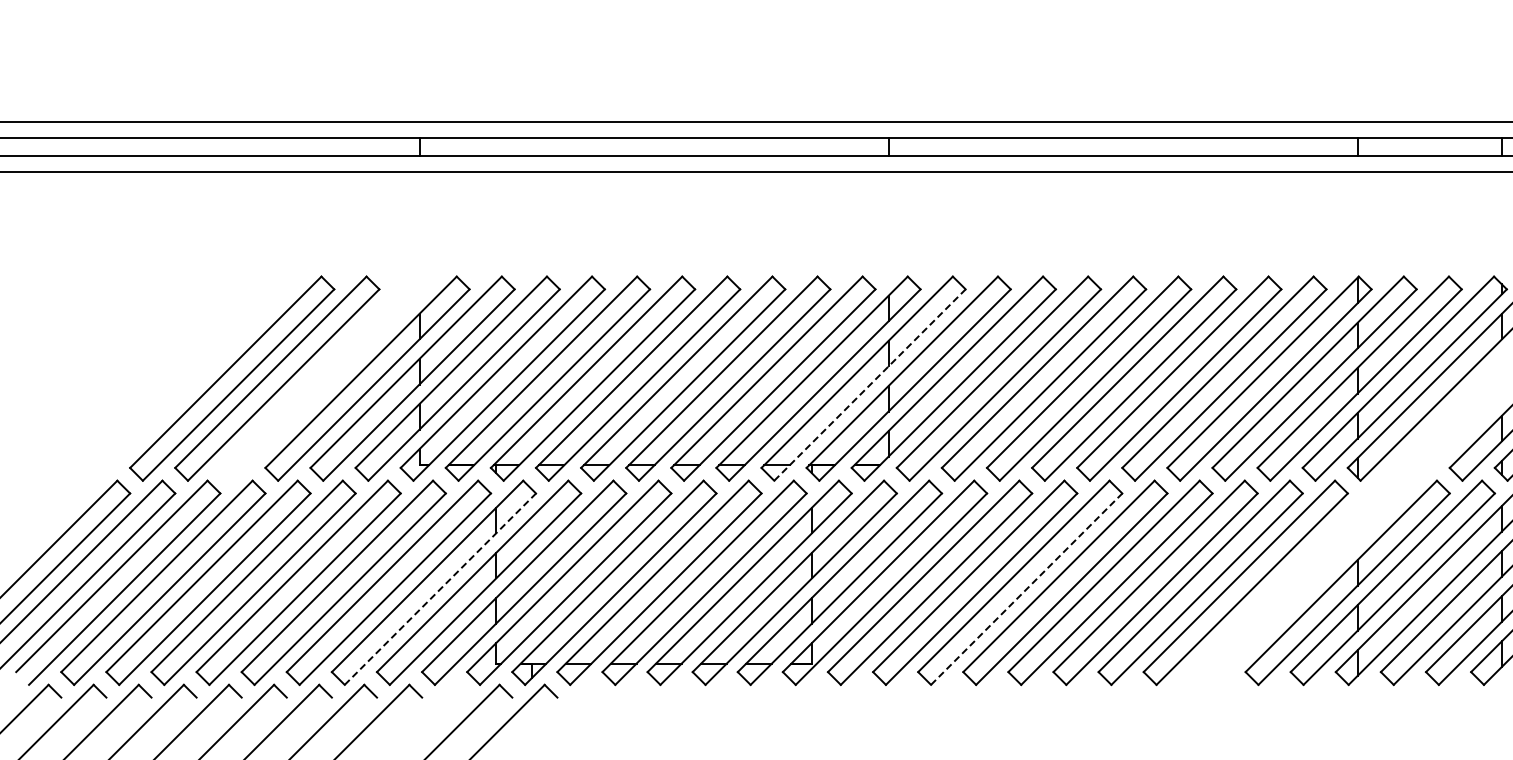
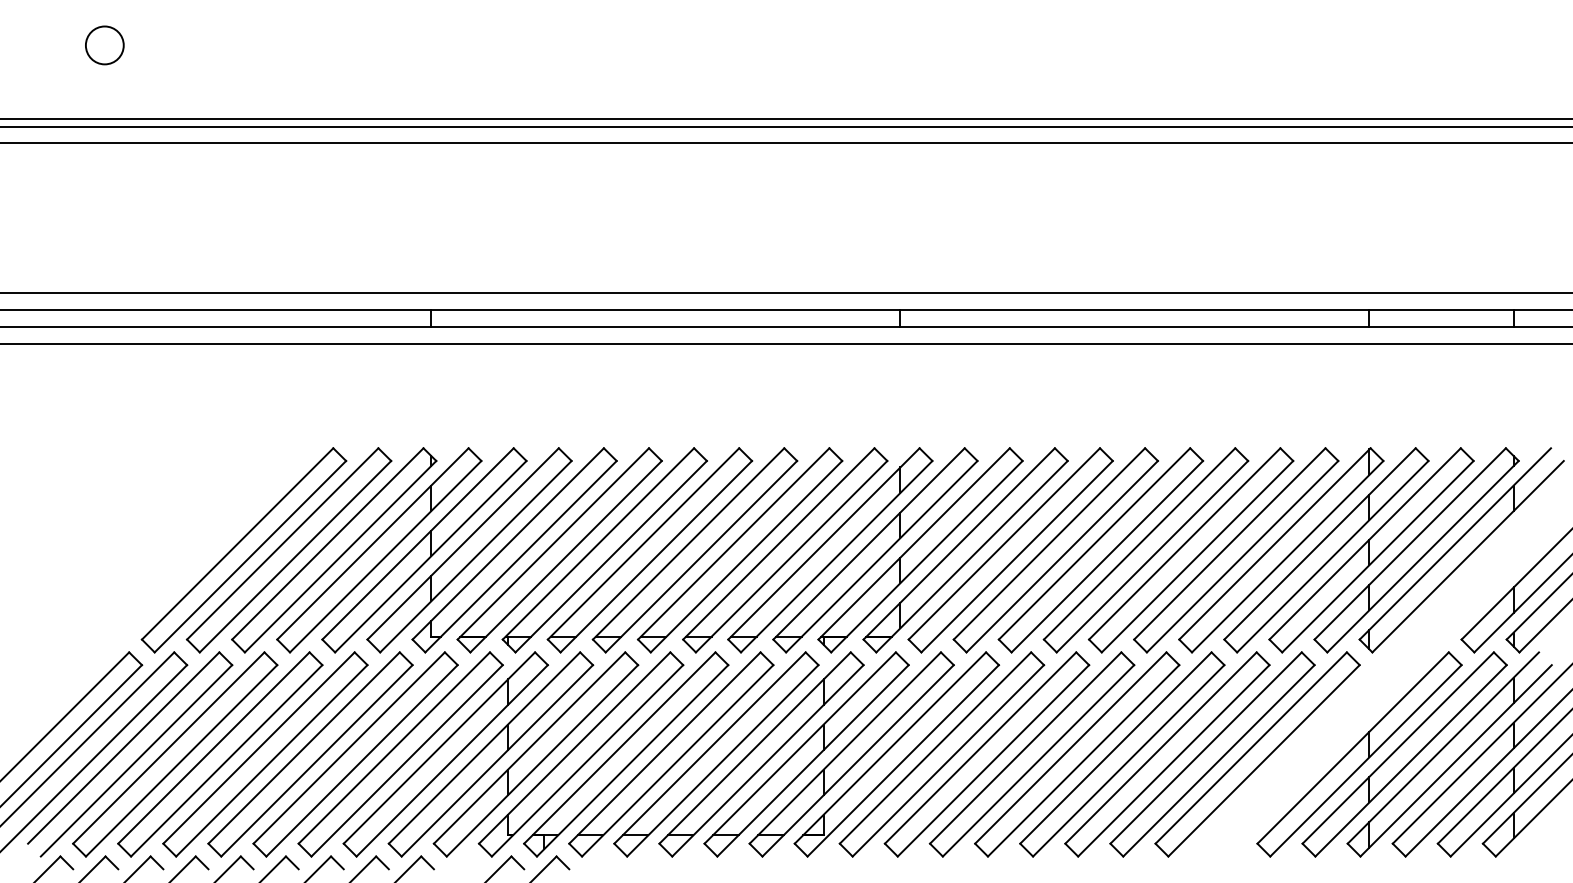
part: (322, 378) -> (334, 550), added
line: (870, 384) -> (882, 556), dashed -> solid
line: (440, 588) -> (452, 760), dashed -> solid
line: (1026, 588) -> (1038, 760), dashed -> solid

